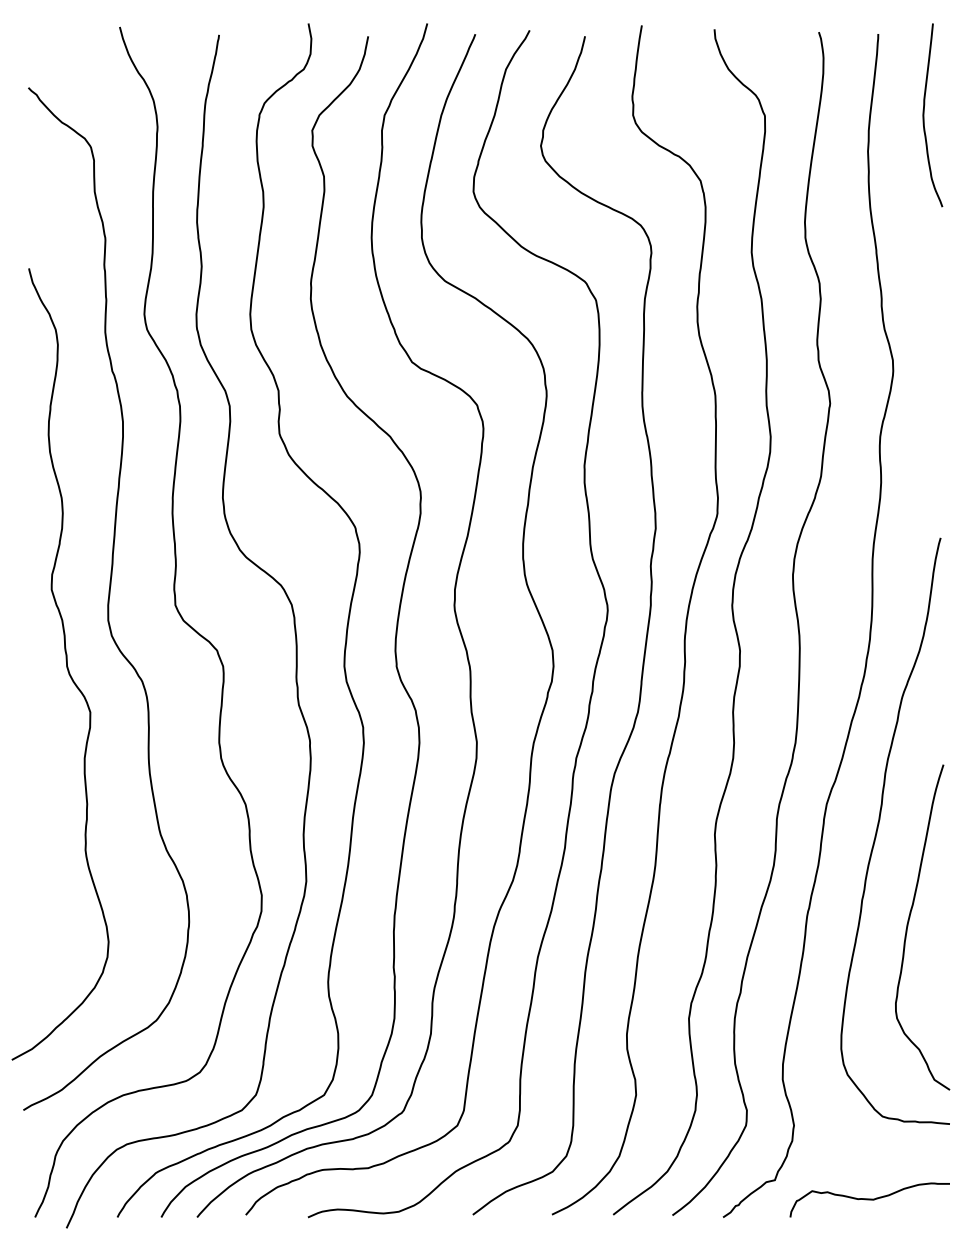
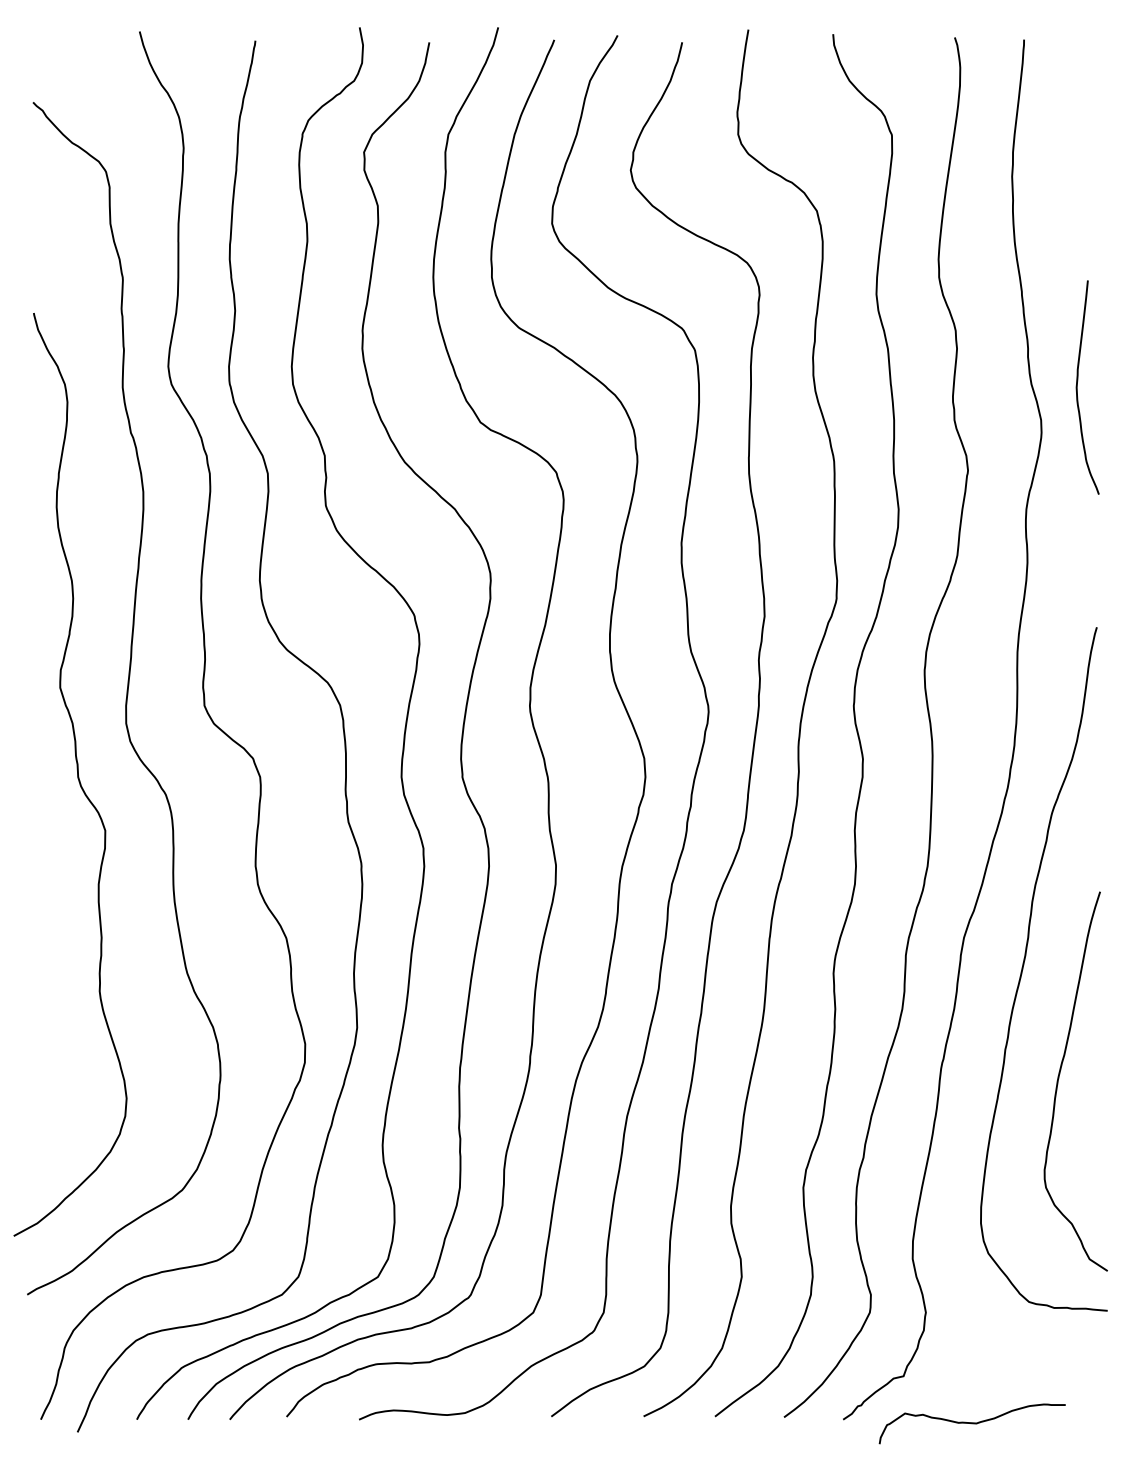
curve: (924, 115) -> (1078, 387), moved
curve: (869, 1199) -> (971, 1423), moved

